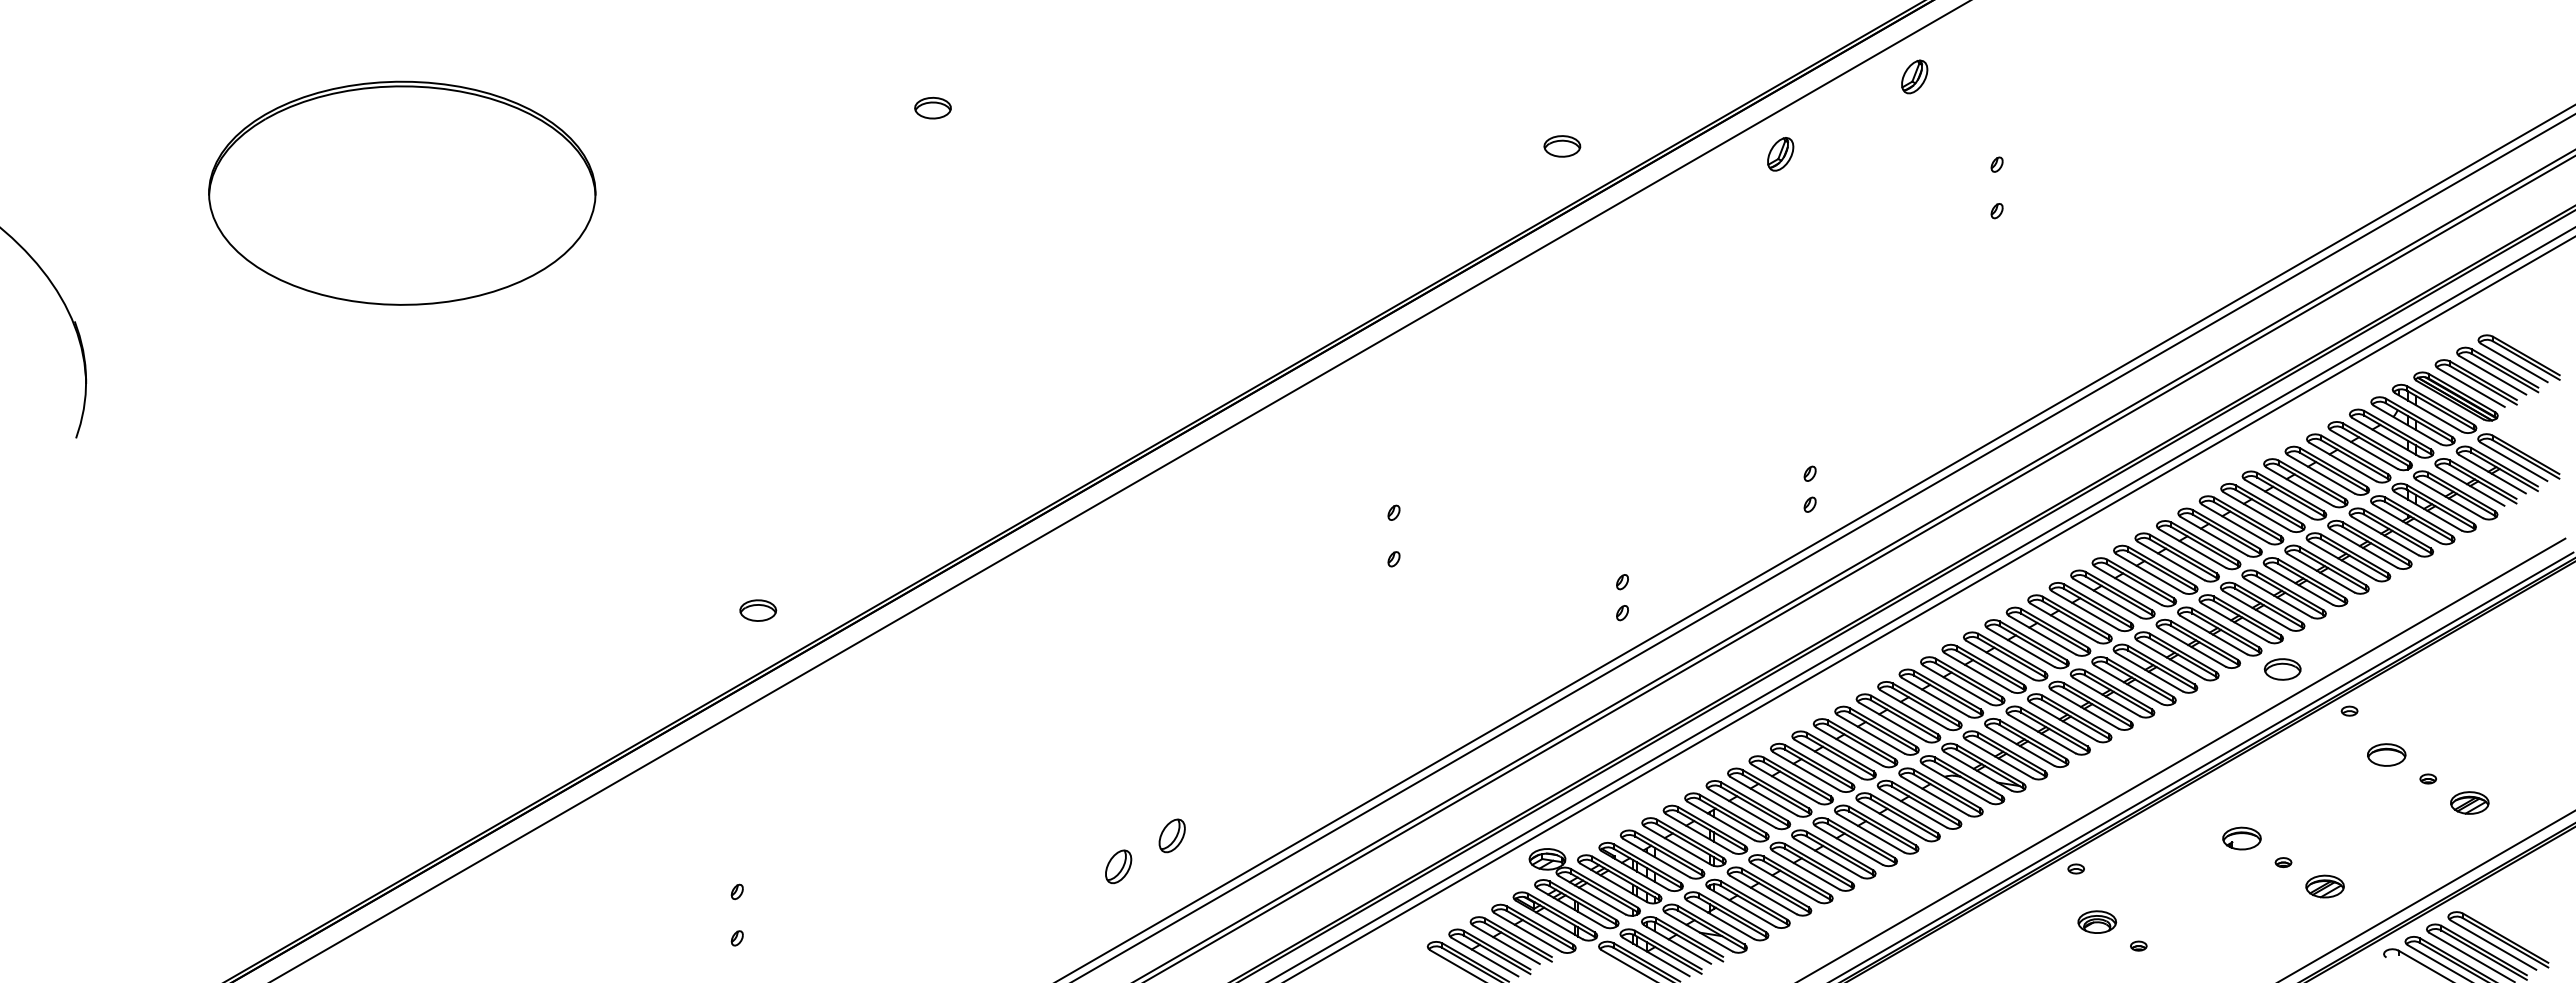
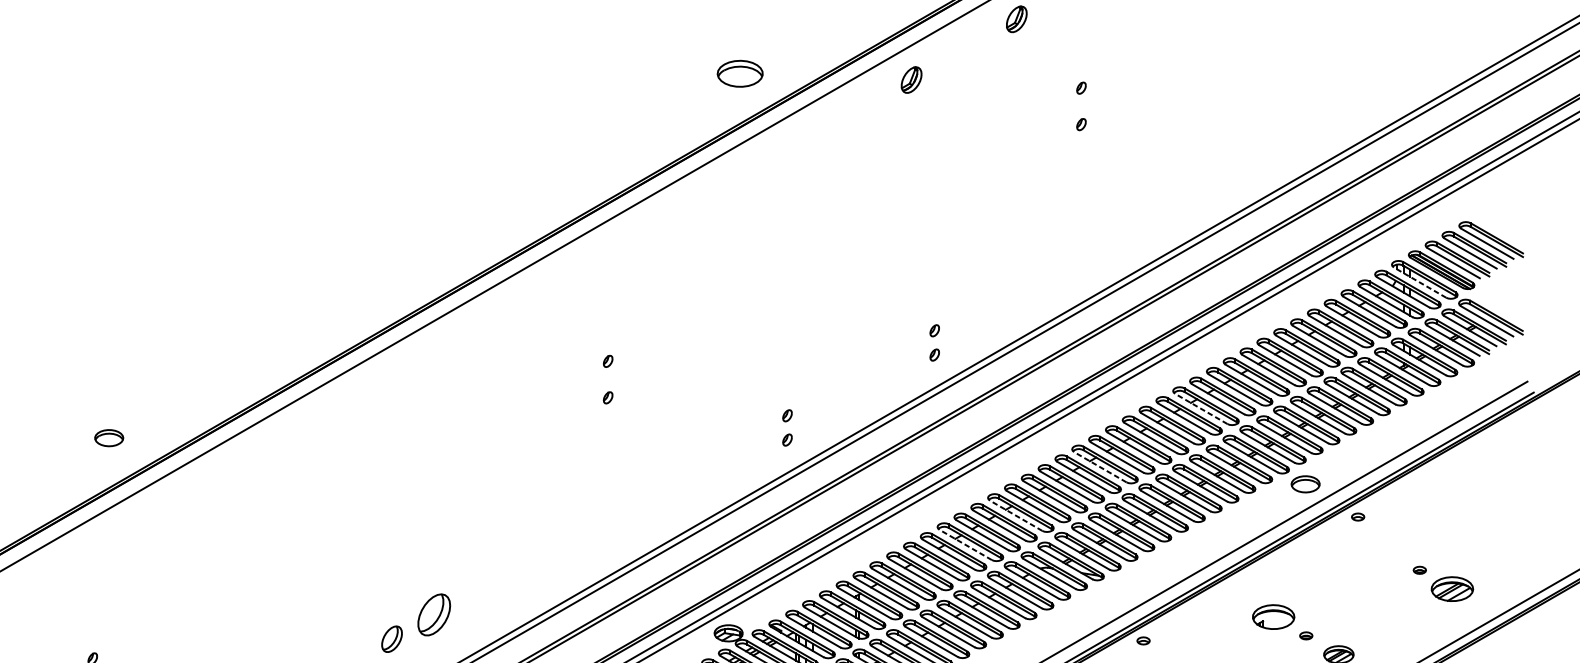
part: (932, 107) -> (245, 43), removed
part: (1562, 146) -> (740, 73), size x1.6
line: (2428, 412) -> (1420, 282), solid -> dashed
line: (2149, 573) -> (1201, 409), solid -> dashed
line: (2020, 647) -> (1099, 467), solid -> dashed
line: (1913, 709) -> (1015, 515), solid -> dashed
line: (1849, 746) -> (965, 544), solid -> dashed
part: (2386, 754) -> (1387, 551), removed
part: (2469, 802) -> (1452, 588), size x1.4
part: (1171, 835) -> (433, 614), size x1.6
part: (2241, 838) -> (1273, 616), size x1.4

